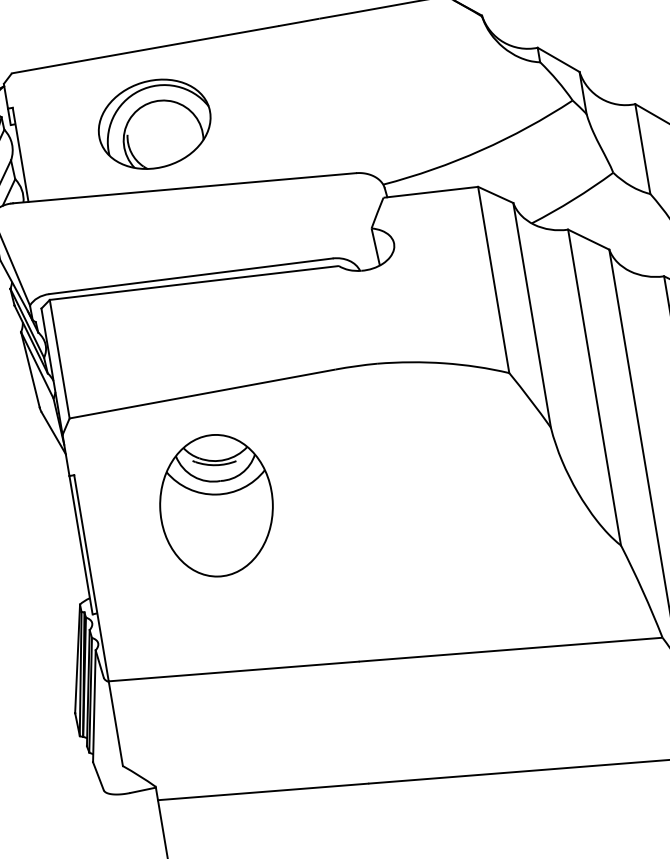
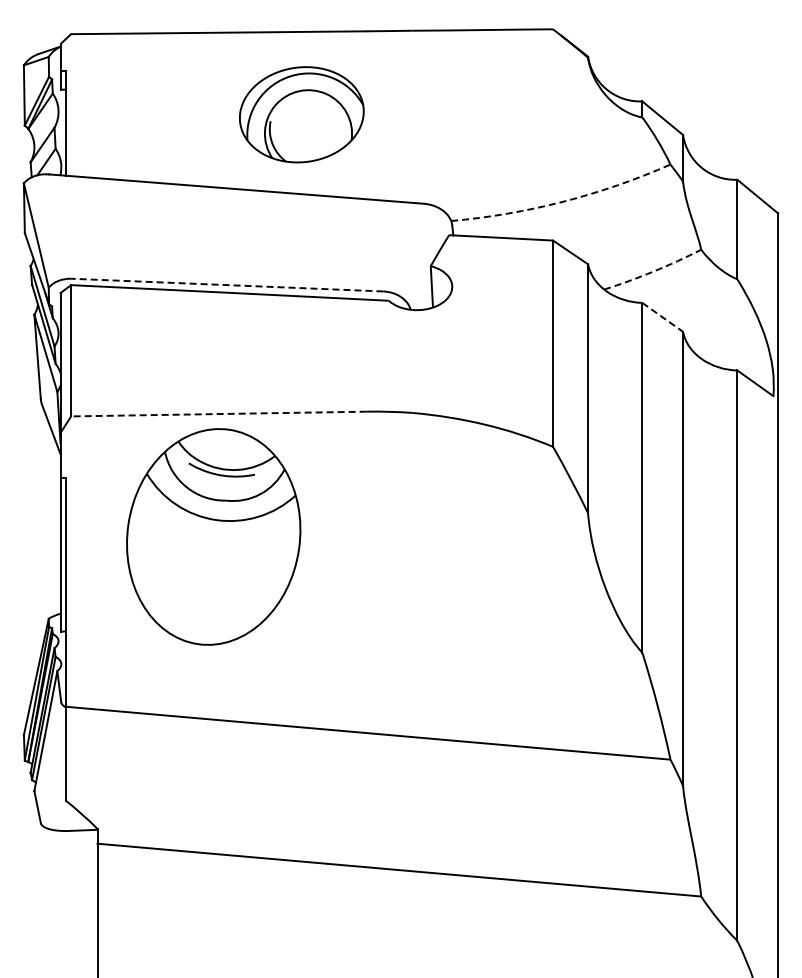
part: (154, 124) -> (301, 114), moved
arc: (481, 150) -> (563, 201), solid -> dashed
arc: (573, 199) -> (653, 271), solid -> dashed
line: (588, 239) -> (662, 317), solid -> dashed
line: (191, 276) -> (227, 285), solid -> dashed
line: (203, 394) -> (219, 414), solid -> dashed
part: (216, 505) -> (213, 536), size x1.4

